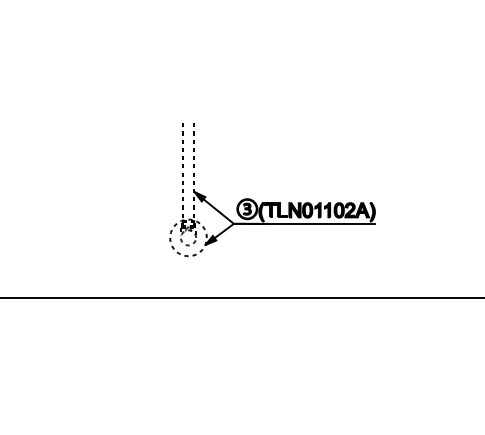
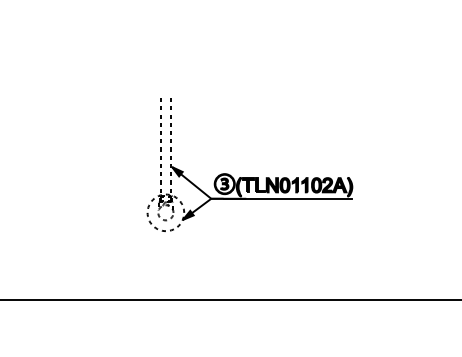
part: (272, 202) -> (249, 177), moved

